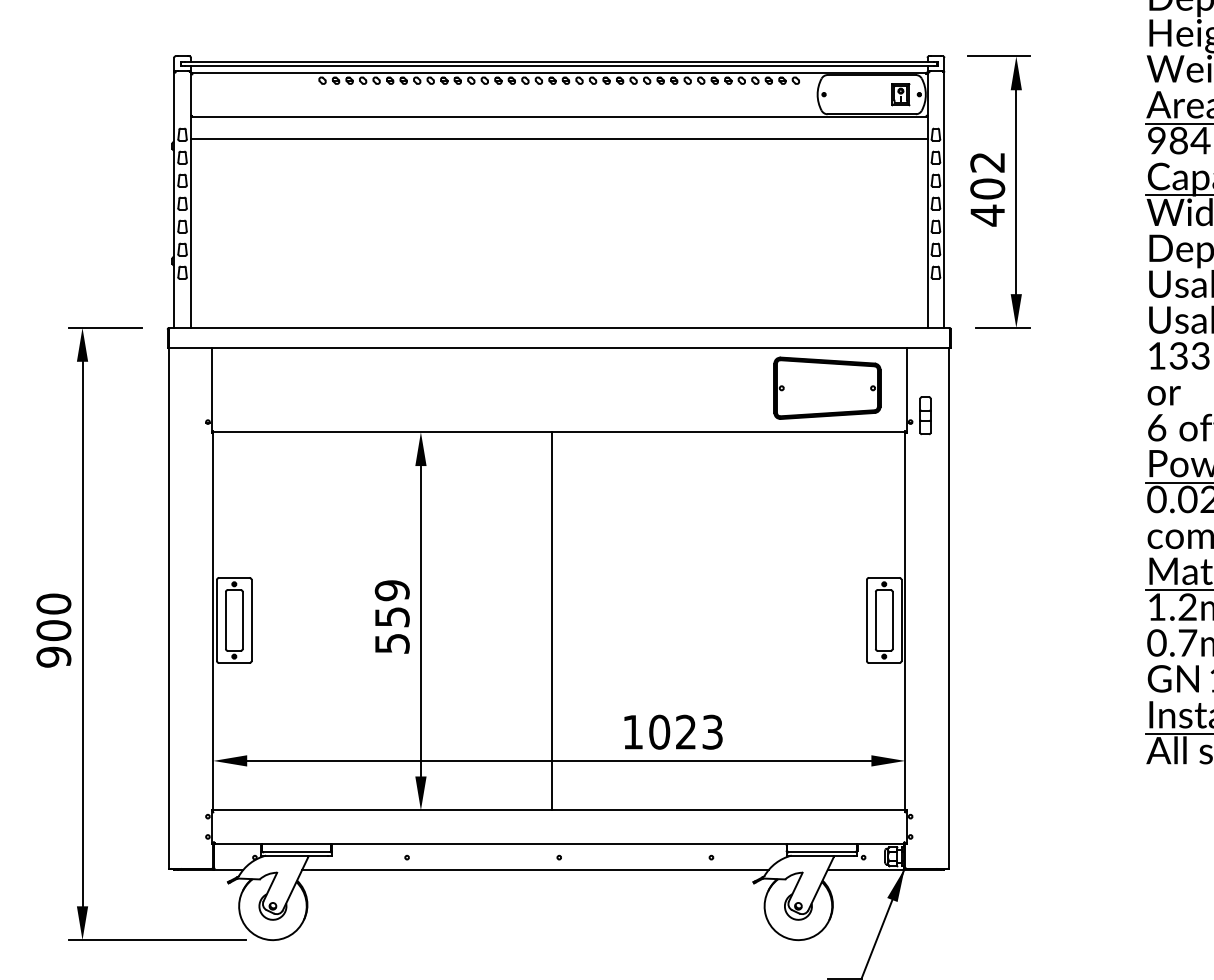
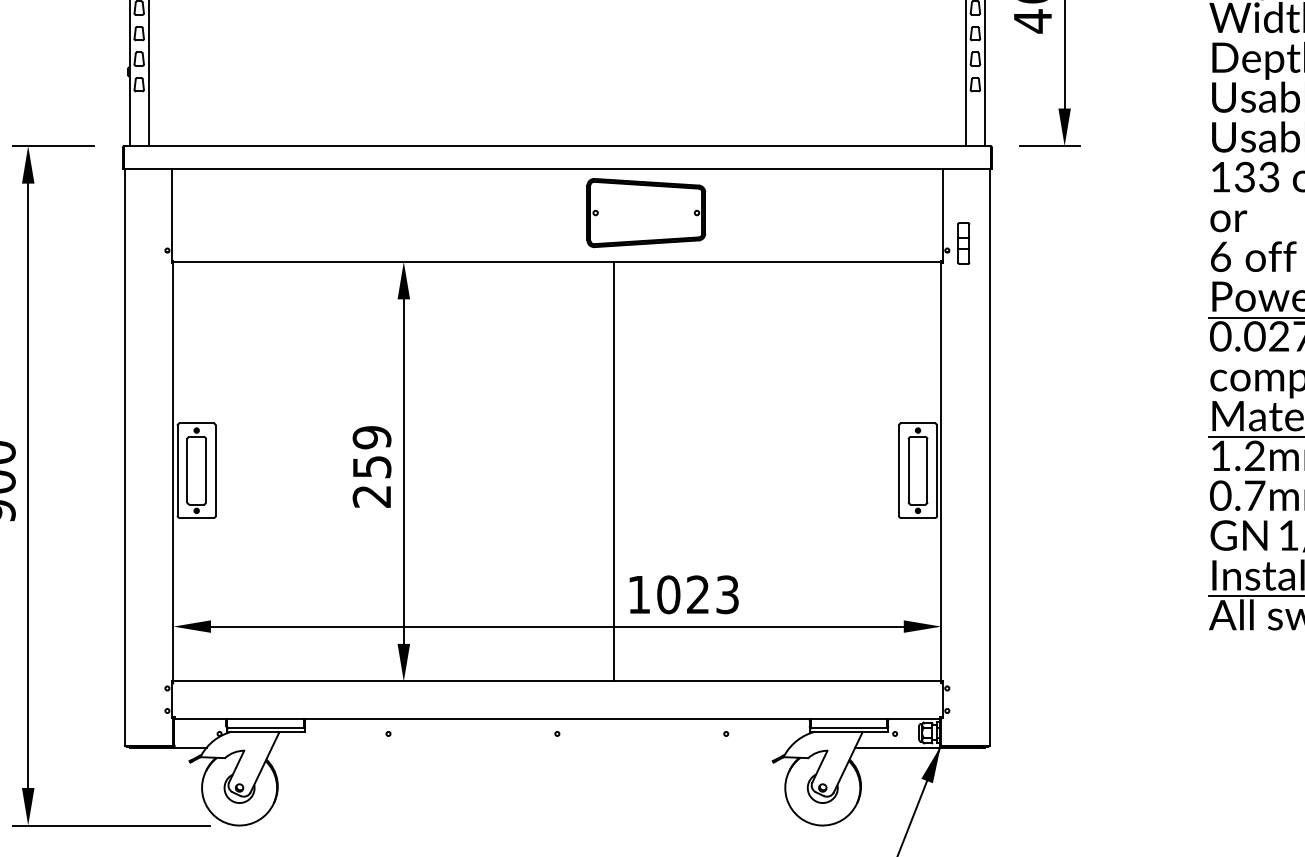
part: (827, 387) -> (646, 212), moved
line: (551, 621) -> (613, 471), moved
text: (391, 643) -> (371, 496), 559 -> 259
line: (535, 869) -> (530, 747), removed

